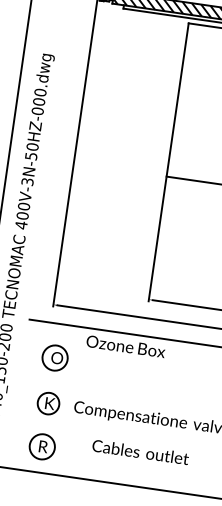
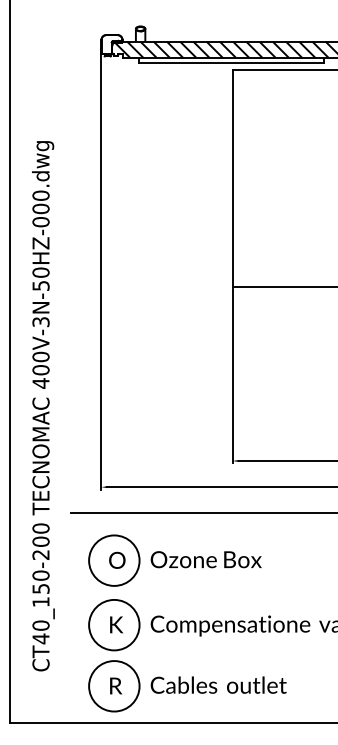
text: (125, 346) -> (205, 559), moved
circle: (55, 357) -> (114, 560), size x1.43
circle: (48, 403) -> (114, 624), size x1.67
circle: (42, 447) -> (114, 686), size x1.43
text: (140, 451) -> (218, 684), moved

